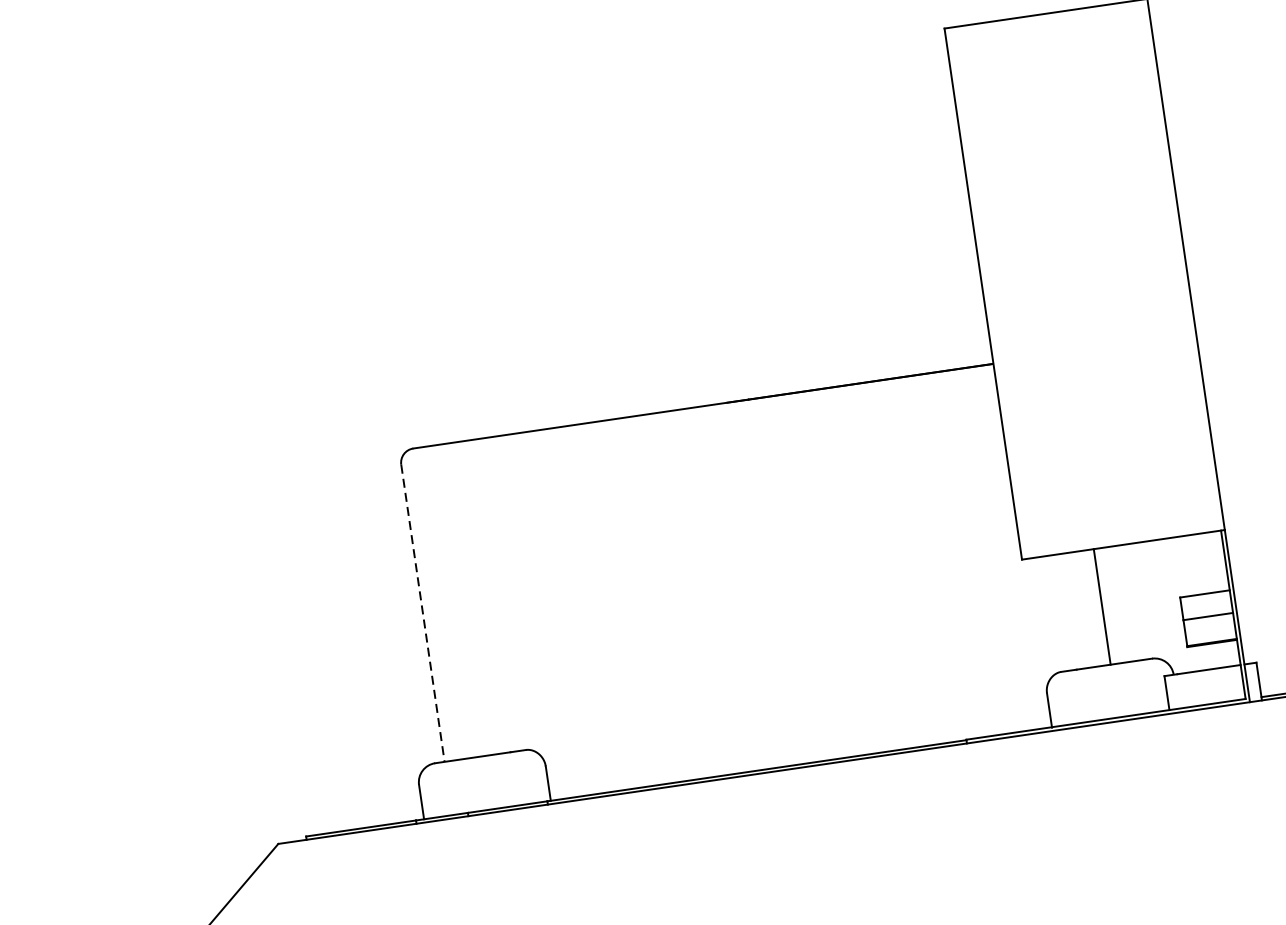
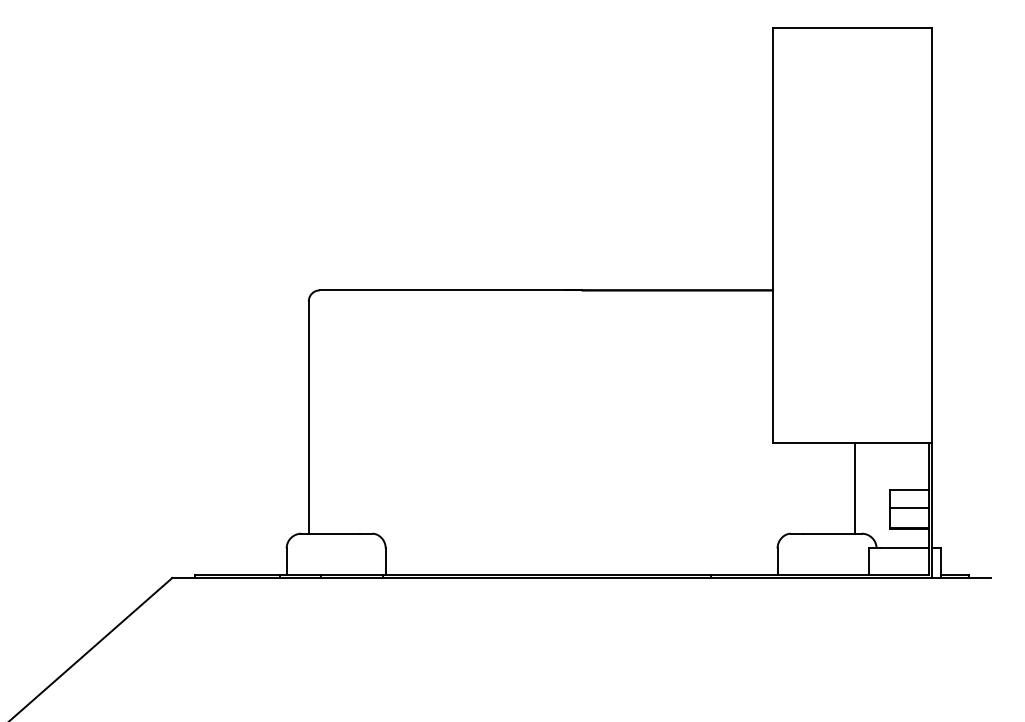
line: (1102, 606) -> (854, 488), moved
line: (422, 614) -> (308, 418), dashed -> solid

